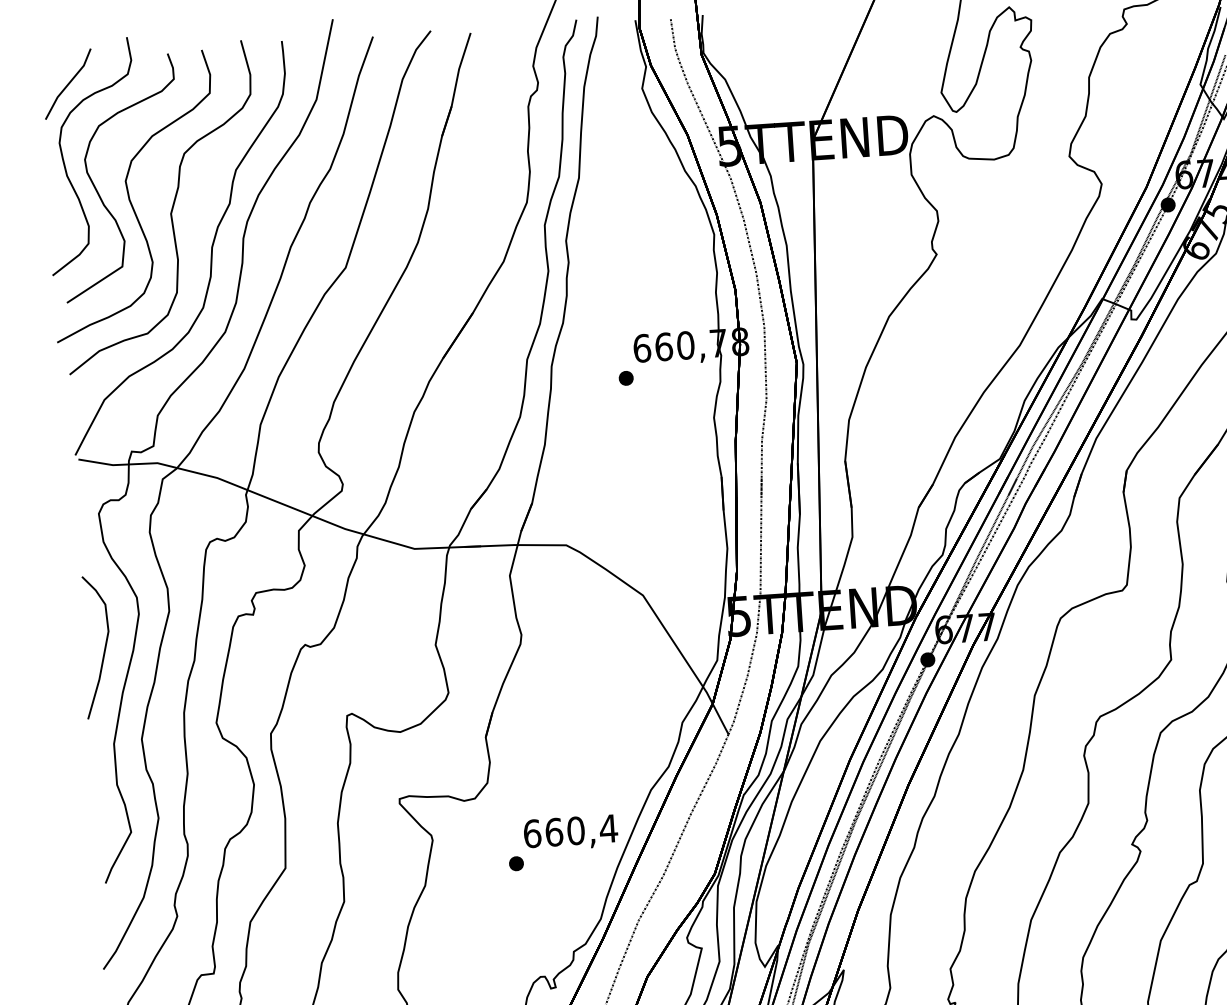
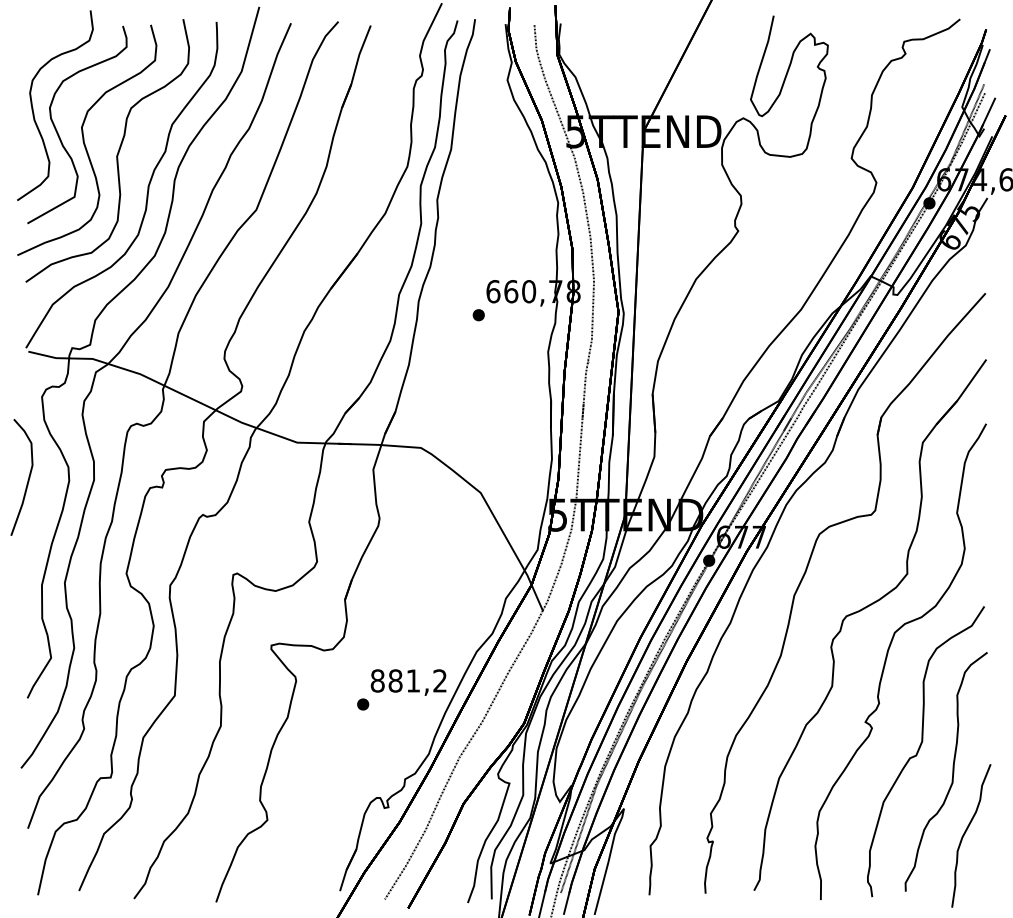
line: (68, 84) -> (40, 45), removed
curve: (103, 650) -> (27, 480), moved
text: (569, 830) -> (408, 680), 660,4 -> 881,2

